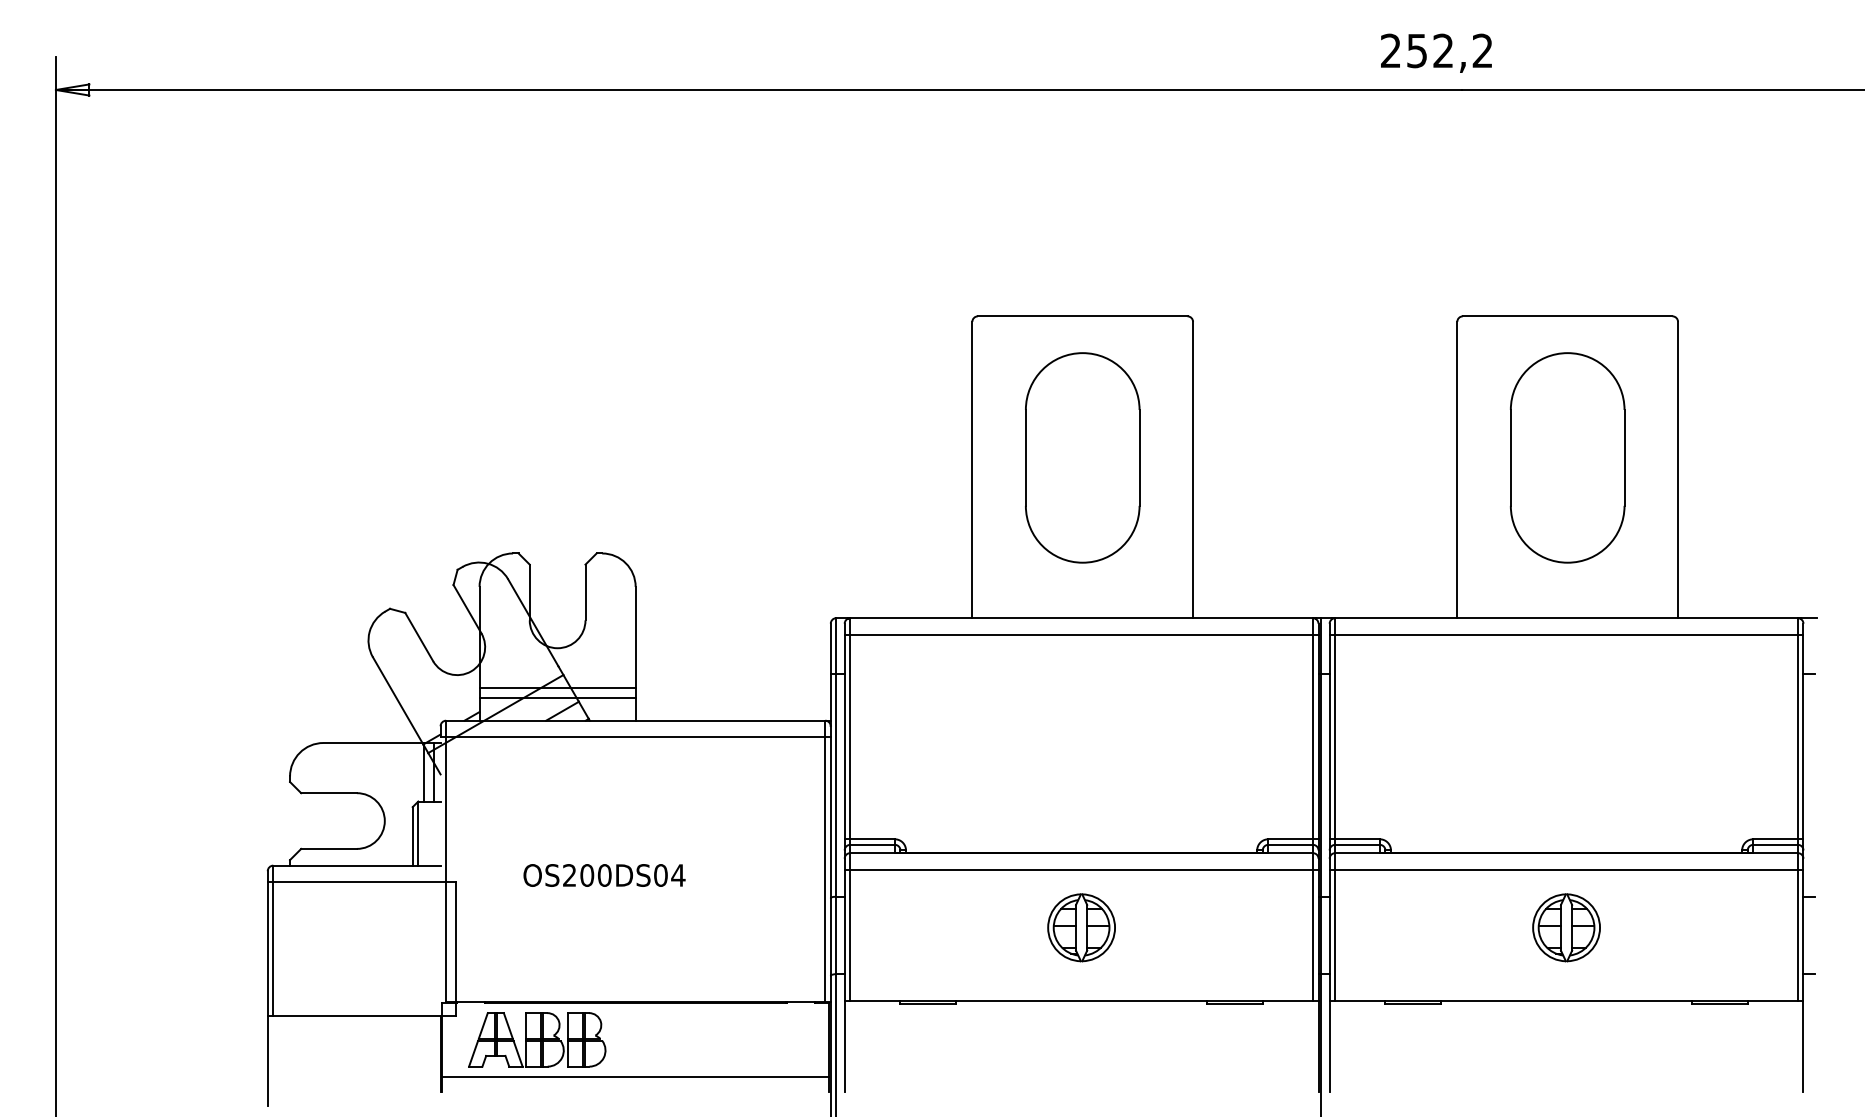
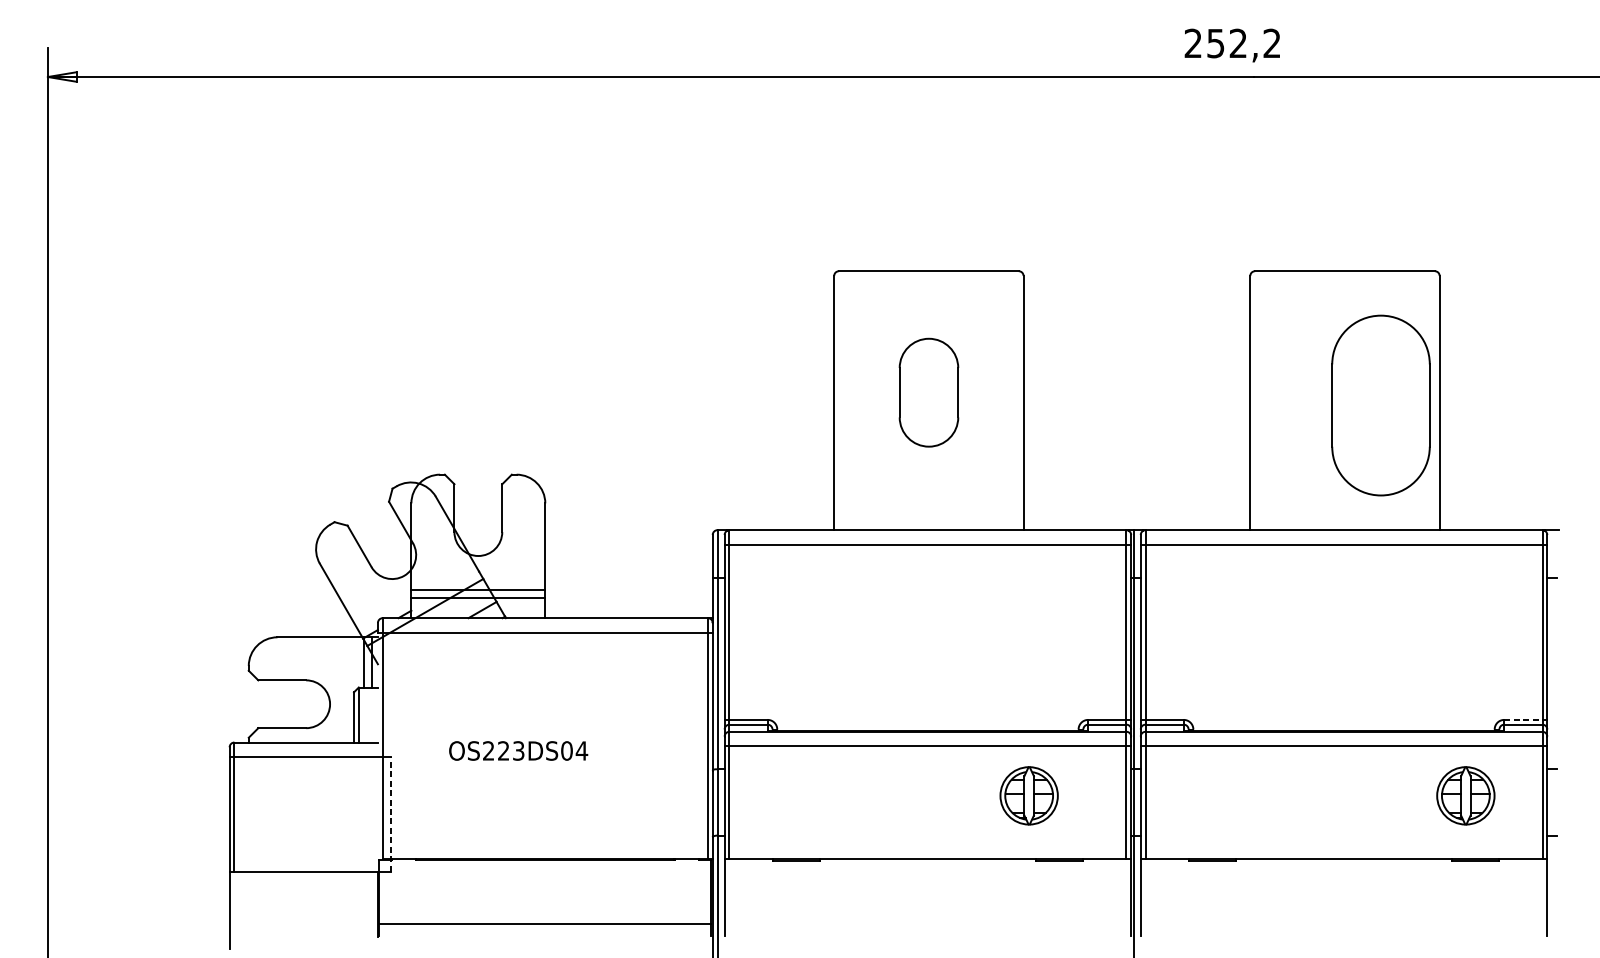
part: (1082, 457) -> (928, 392), size x0.6
part: (1567, 457) -> (1380, 405), moved
line: (1776, 839) -> (1524, 720), solid -> dashed
text: (595, 875) -> (510, 750), OS200DS04 -> OS223DS04
part: (1081, 927) -> (1029, 795), moved
part: (1566, 927) -> (1465, 795), moved
line: (455, 949) -> (390, 814), solid -> dashed
part: (537, 1039) -> (461, 891), removed

